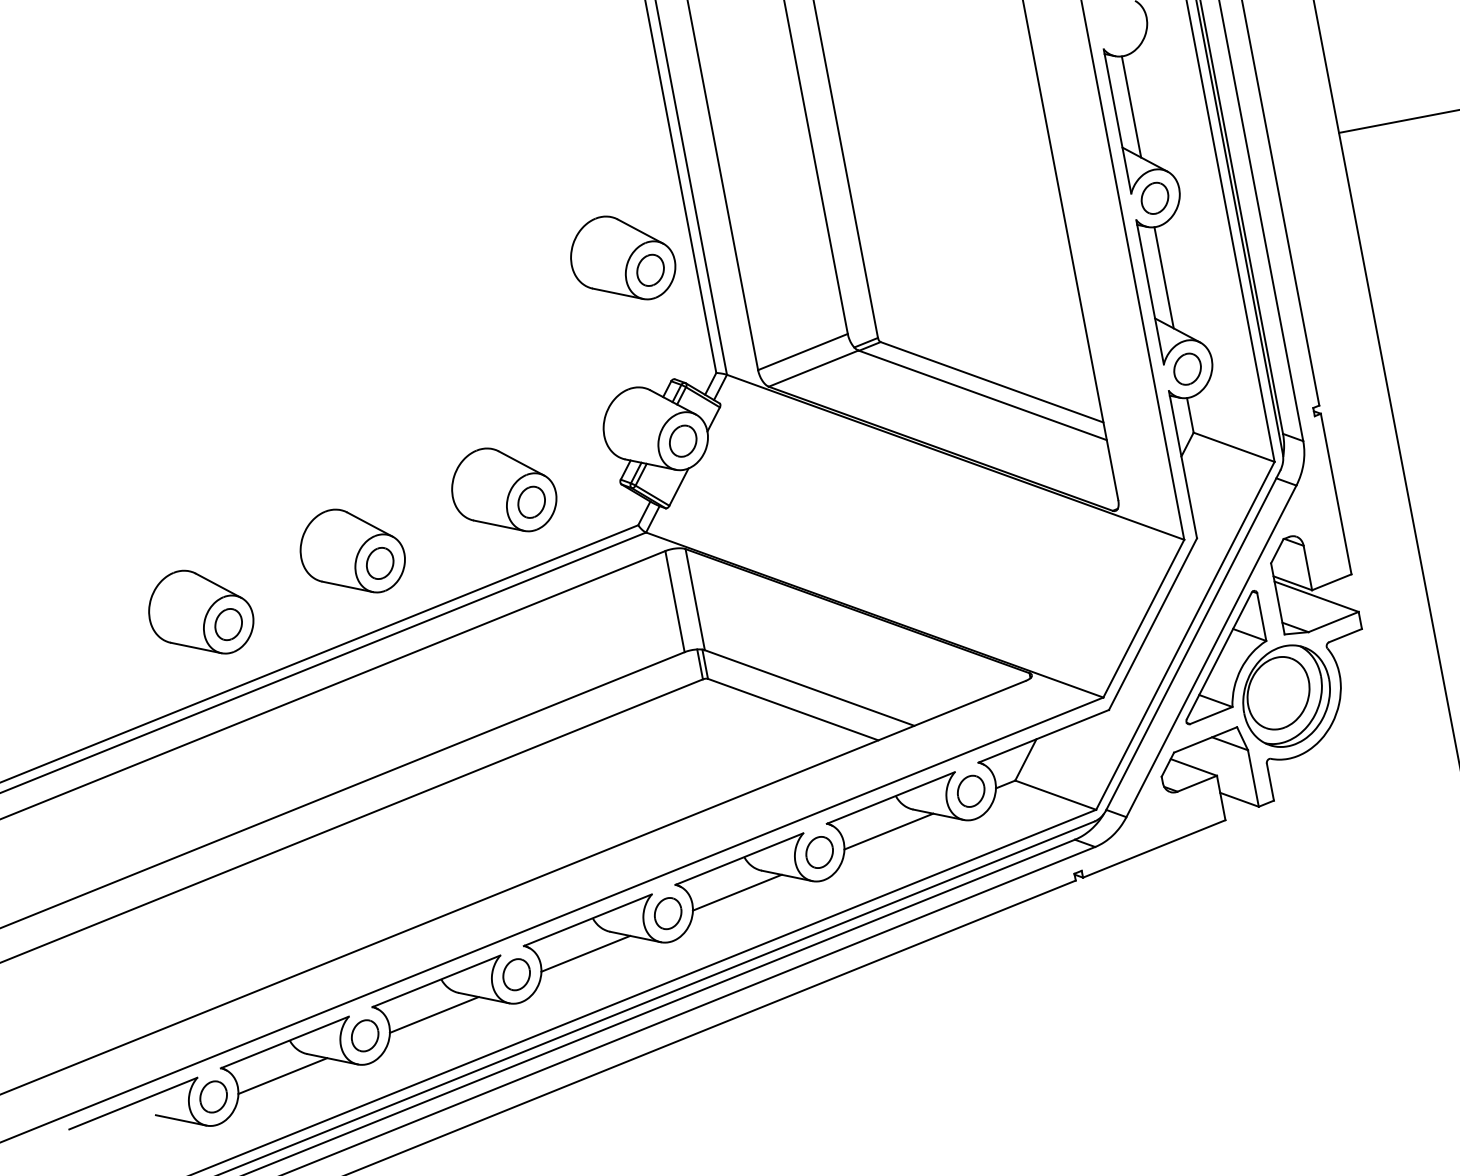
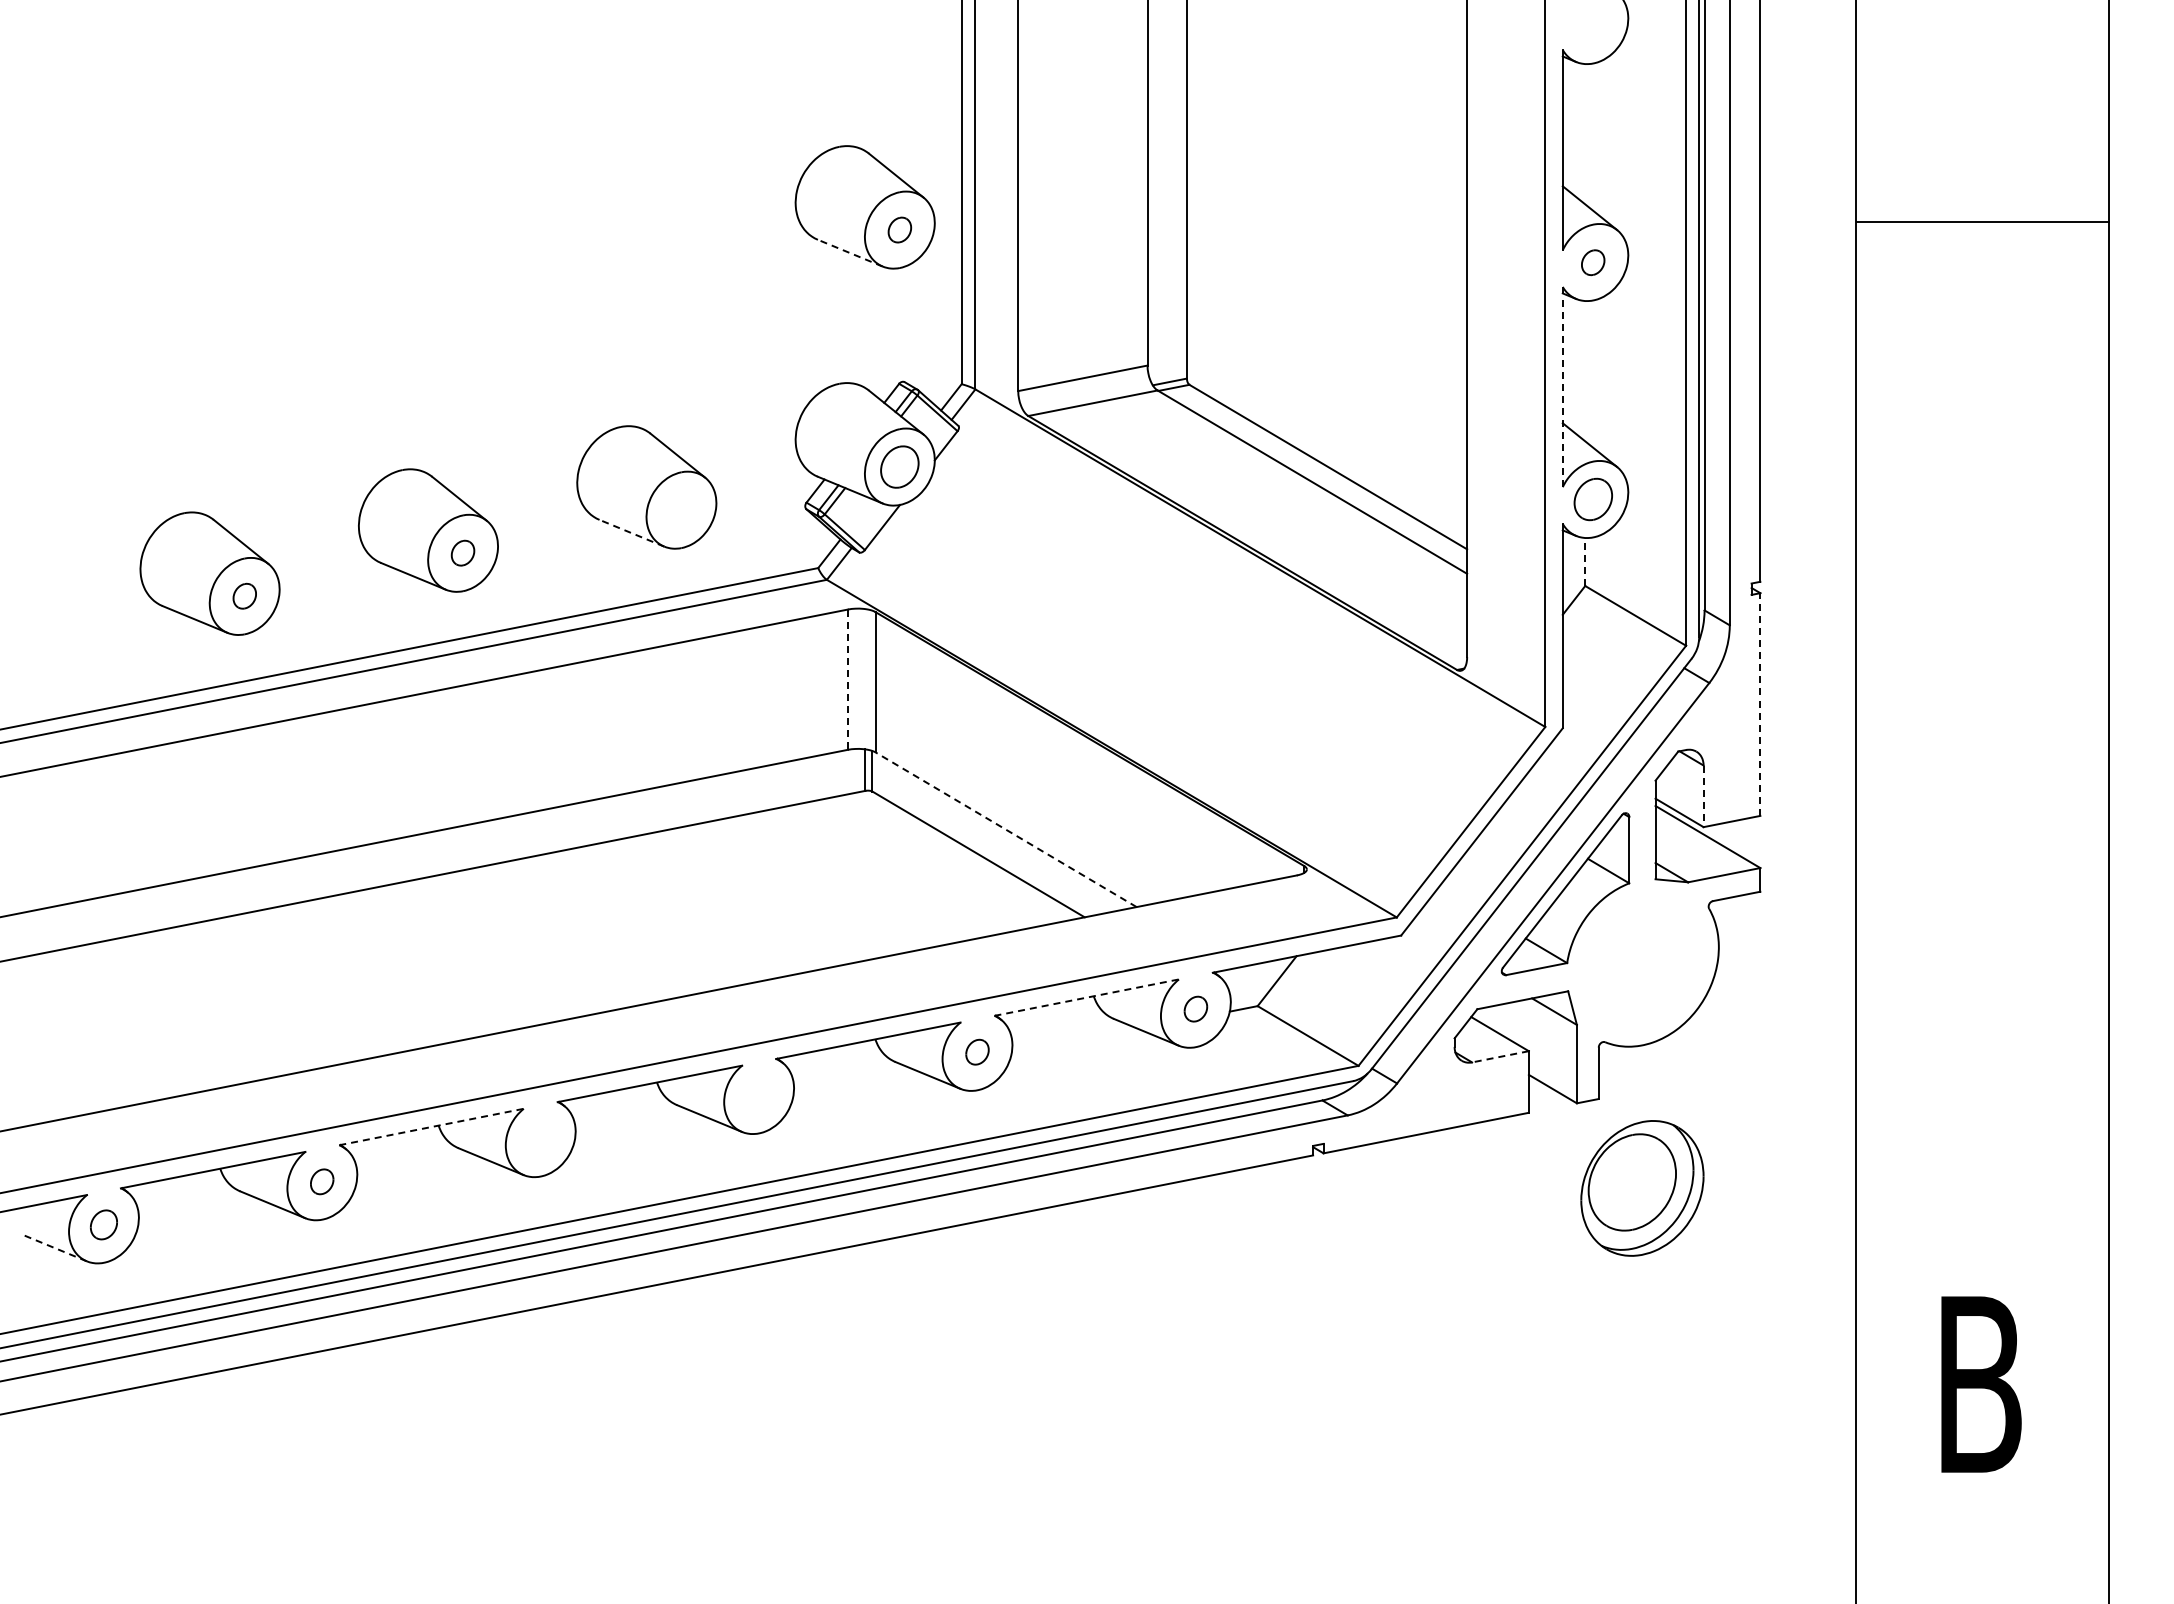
line: (1131, 107) -> (1585, 134), removed
part: (1154, 198) -> (1592, 262), size x0.6
part: (650, 269) -> (899, 229), size x0.6
line: (1164, 278) -> (1585, 371), removed
line: (1149, 291) -> (1562, 386), solid -> dashed
line: (617, 294) -> (849, 253), solid -> dashed
line: (1190, 414) -> (1585, 561), solid -> dashed
line: (1336, 494) -> (1760, 704), solid -> dashed
part: (531, 501) -> (681, 509), removed
line: (498, 525) -> (631, 533), solid -> dashed
part: (379, 562) -> (462, 552), size x0.6
line: (1307, 568) -> (1703, 796), solid -> dashed
line: (674, 602) -> (847, 680), solid -> dashed
part: (228, 623) -> (244, 595), size x0.6
line: (809, 687) -> (1006, 829), solid -> dashed
part: (1286, 696) -> (1642, 1188), moved
line: (1197, 783) -> (1500, 1056), solid -> dashed
part: (970, 790) -> (1195, 1008), size x0.6
line: (891, 797) -> (1087, 997), solid -> dashed
line: (888, 831) -> (1075, 1041), removed
part: (819, 851) -> (977, 1051), size x0.6
line: (737, 892) -> (857, 1084), removed
part: (667, 913) -> (758, 1095), removed
line: (585, 953) -> (638, 1128), removed
part: (516, 974) -> (540, 1138), removed
line: (436, 980) -> (432, 1126), solid -> dashed
line: (434, 1014) -> (420, 1171), removed
part: (364, 1035) -> (321, 1181), size x0.6
line: (282, 1076) -> (201, 1214), removed
part: (213, 1096) -> (103, 1224), size x0.7
line: (180, 1120) -> (53, 1247), solid -> dashed

